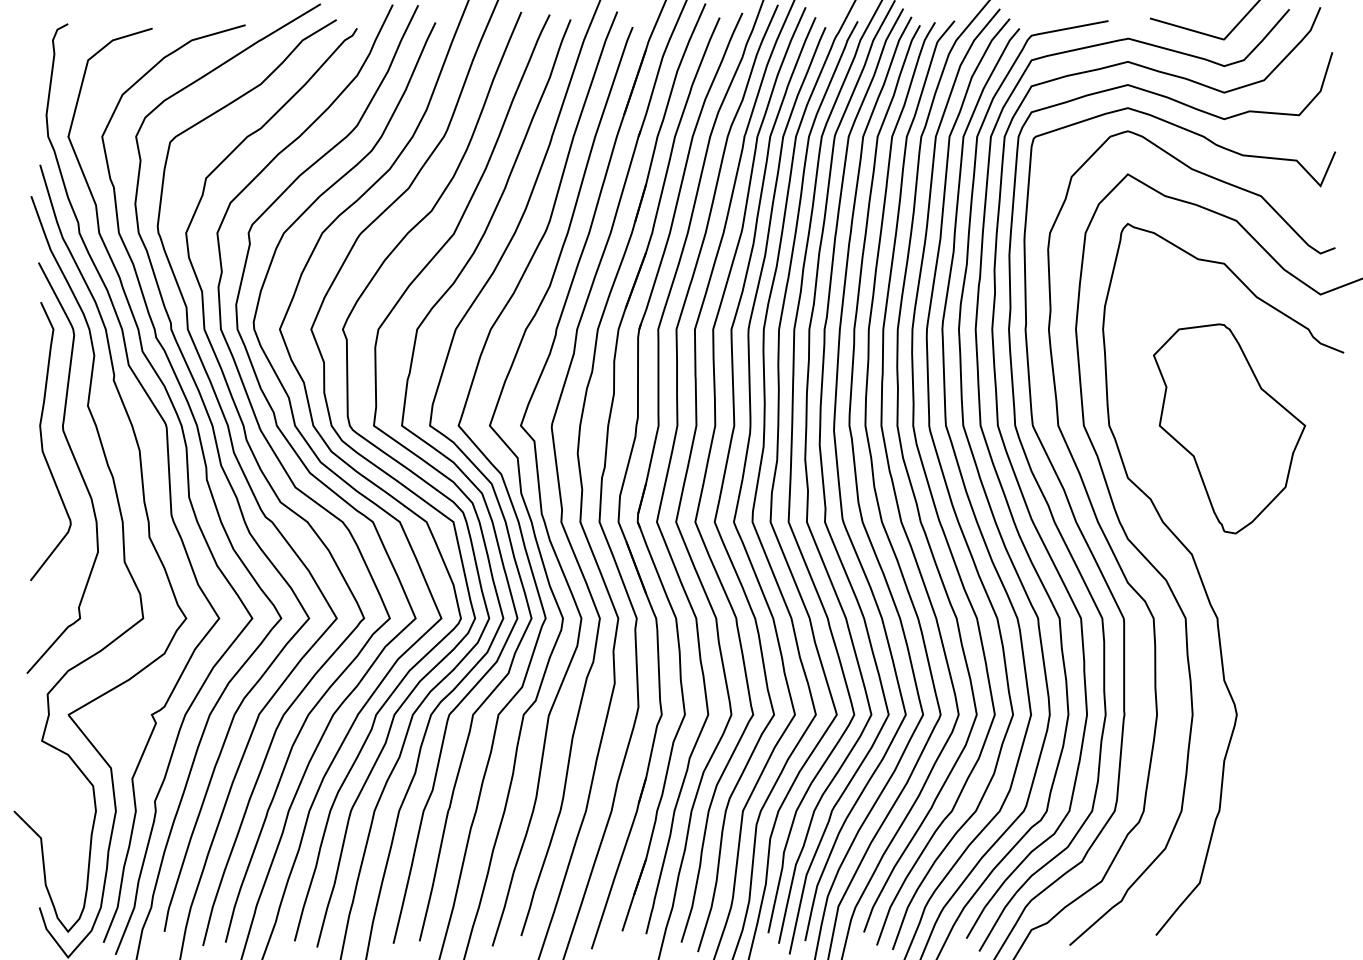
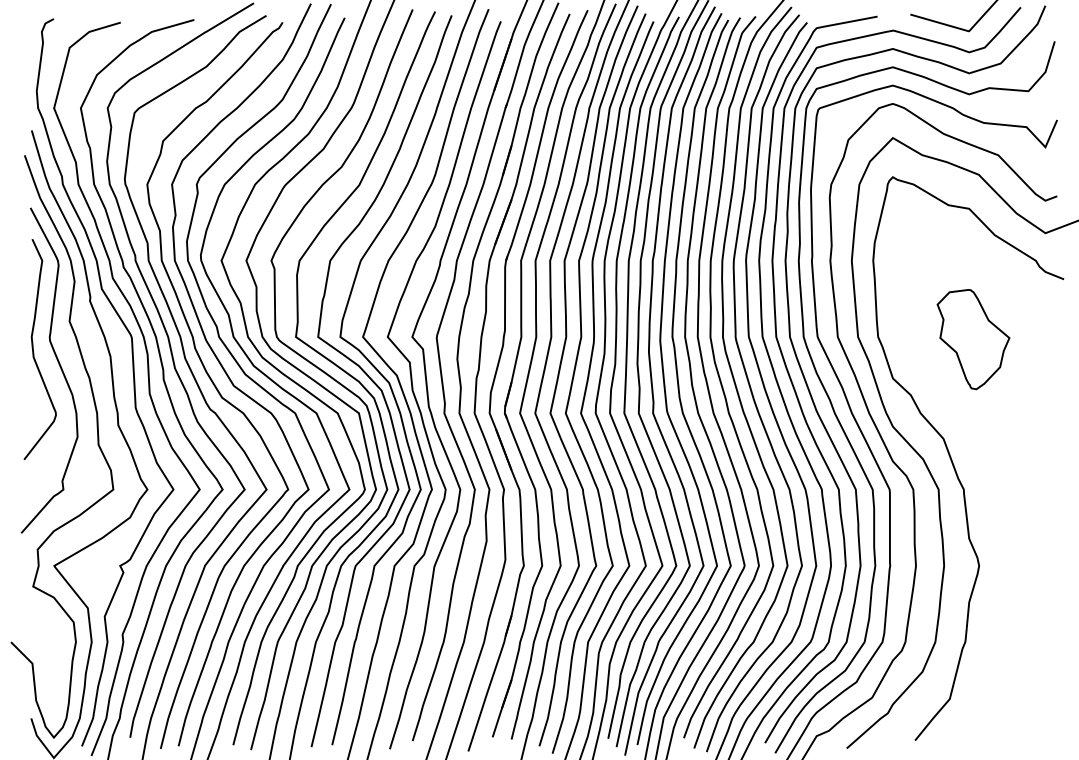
part: (1229, 428) -> (973, 339), size x0.6

